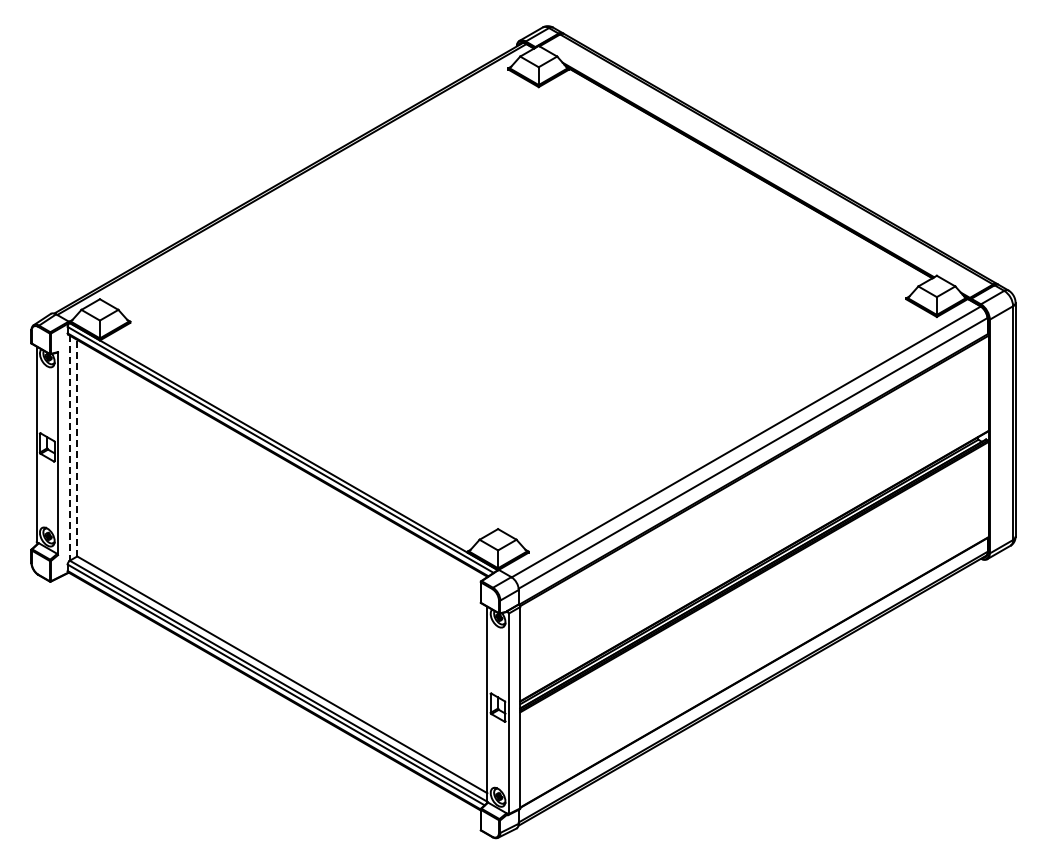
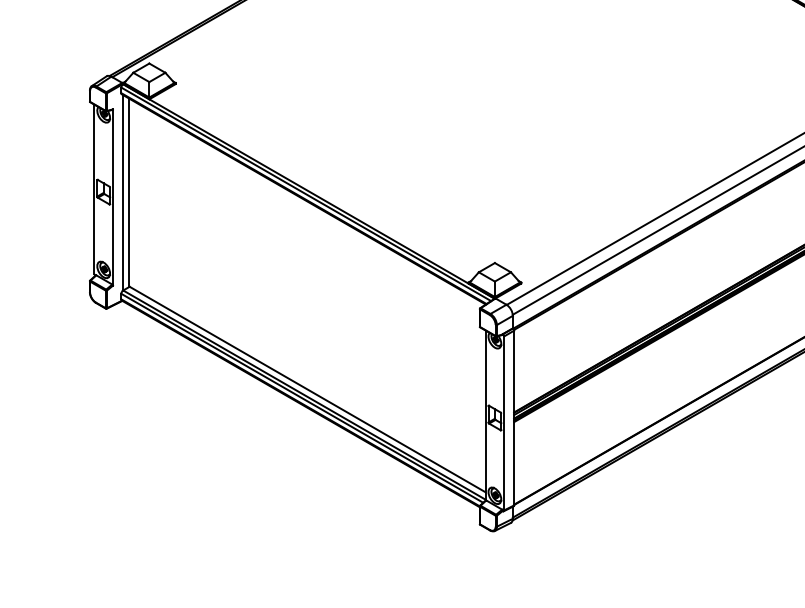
line: (76, 447) -> (129, 192), dashed -> solid
line: (69, 448) -> (122, 193), dashed -> solid

